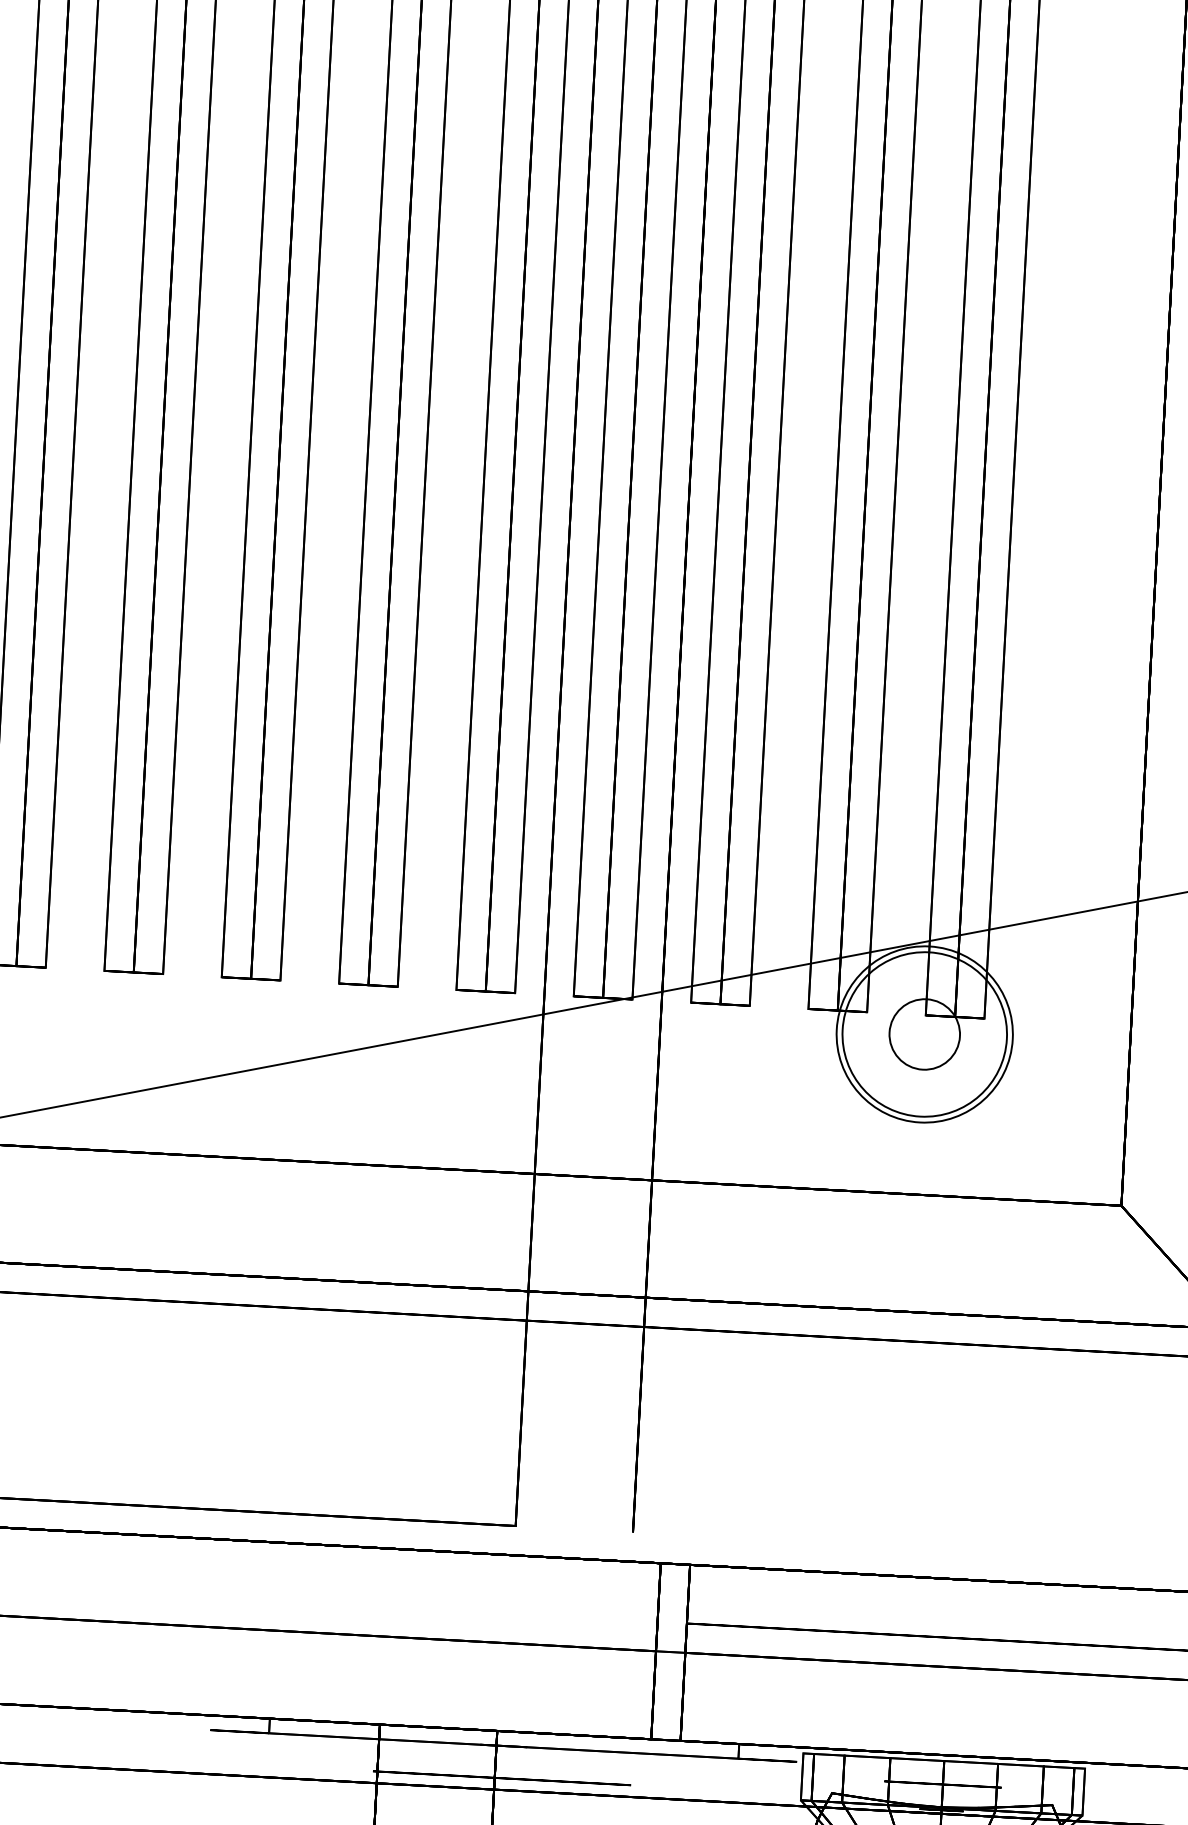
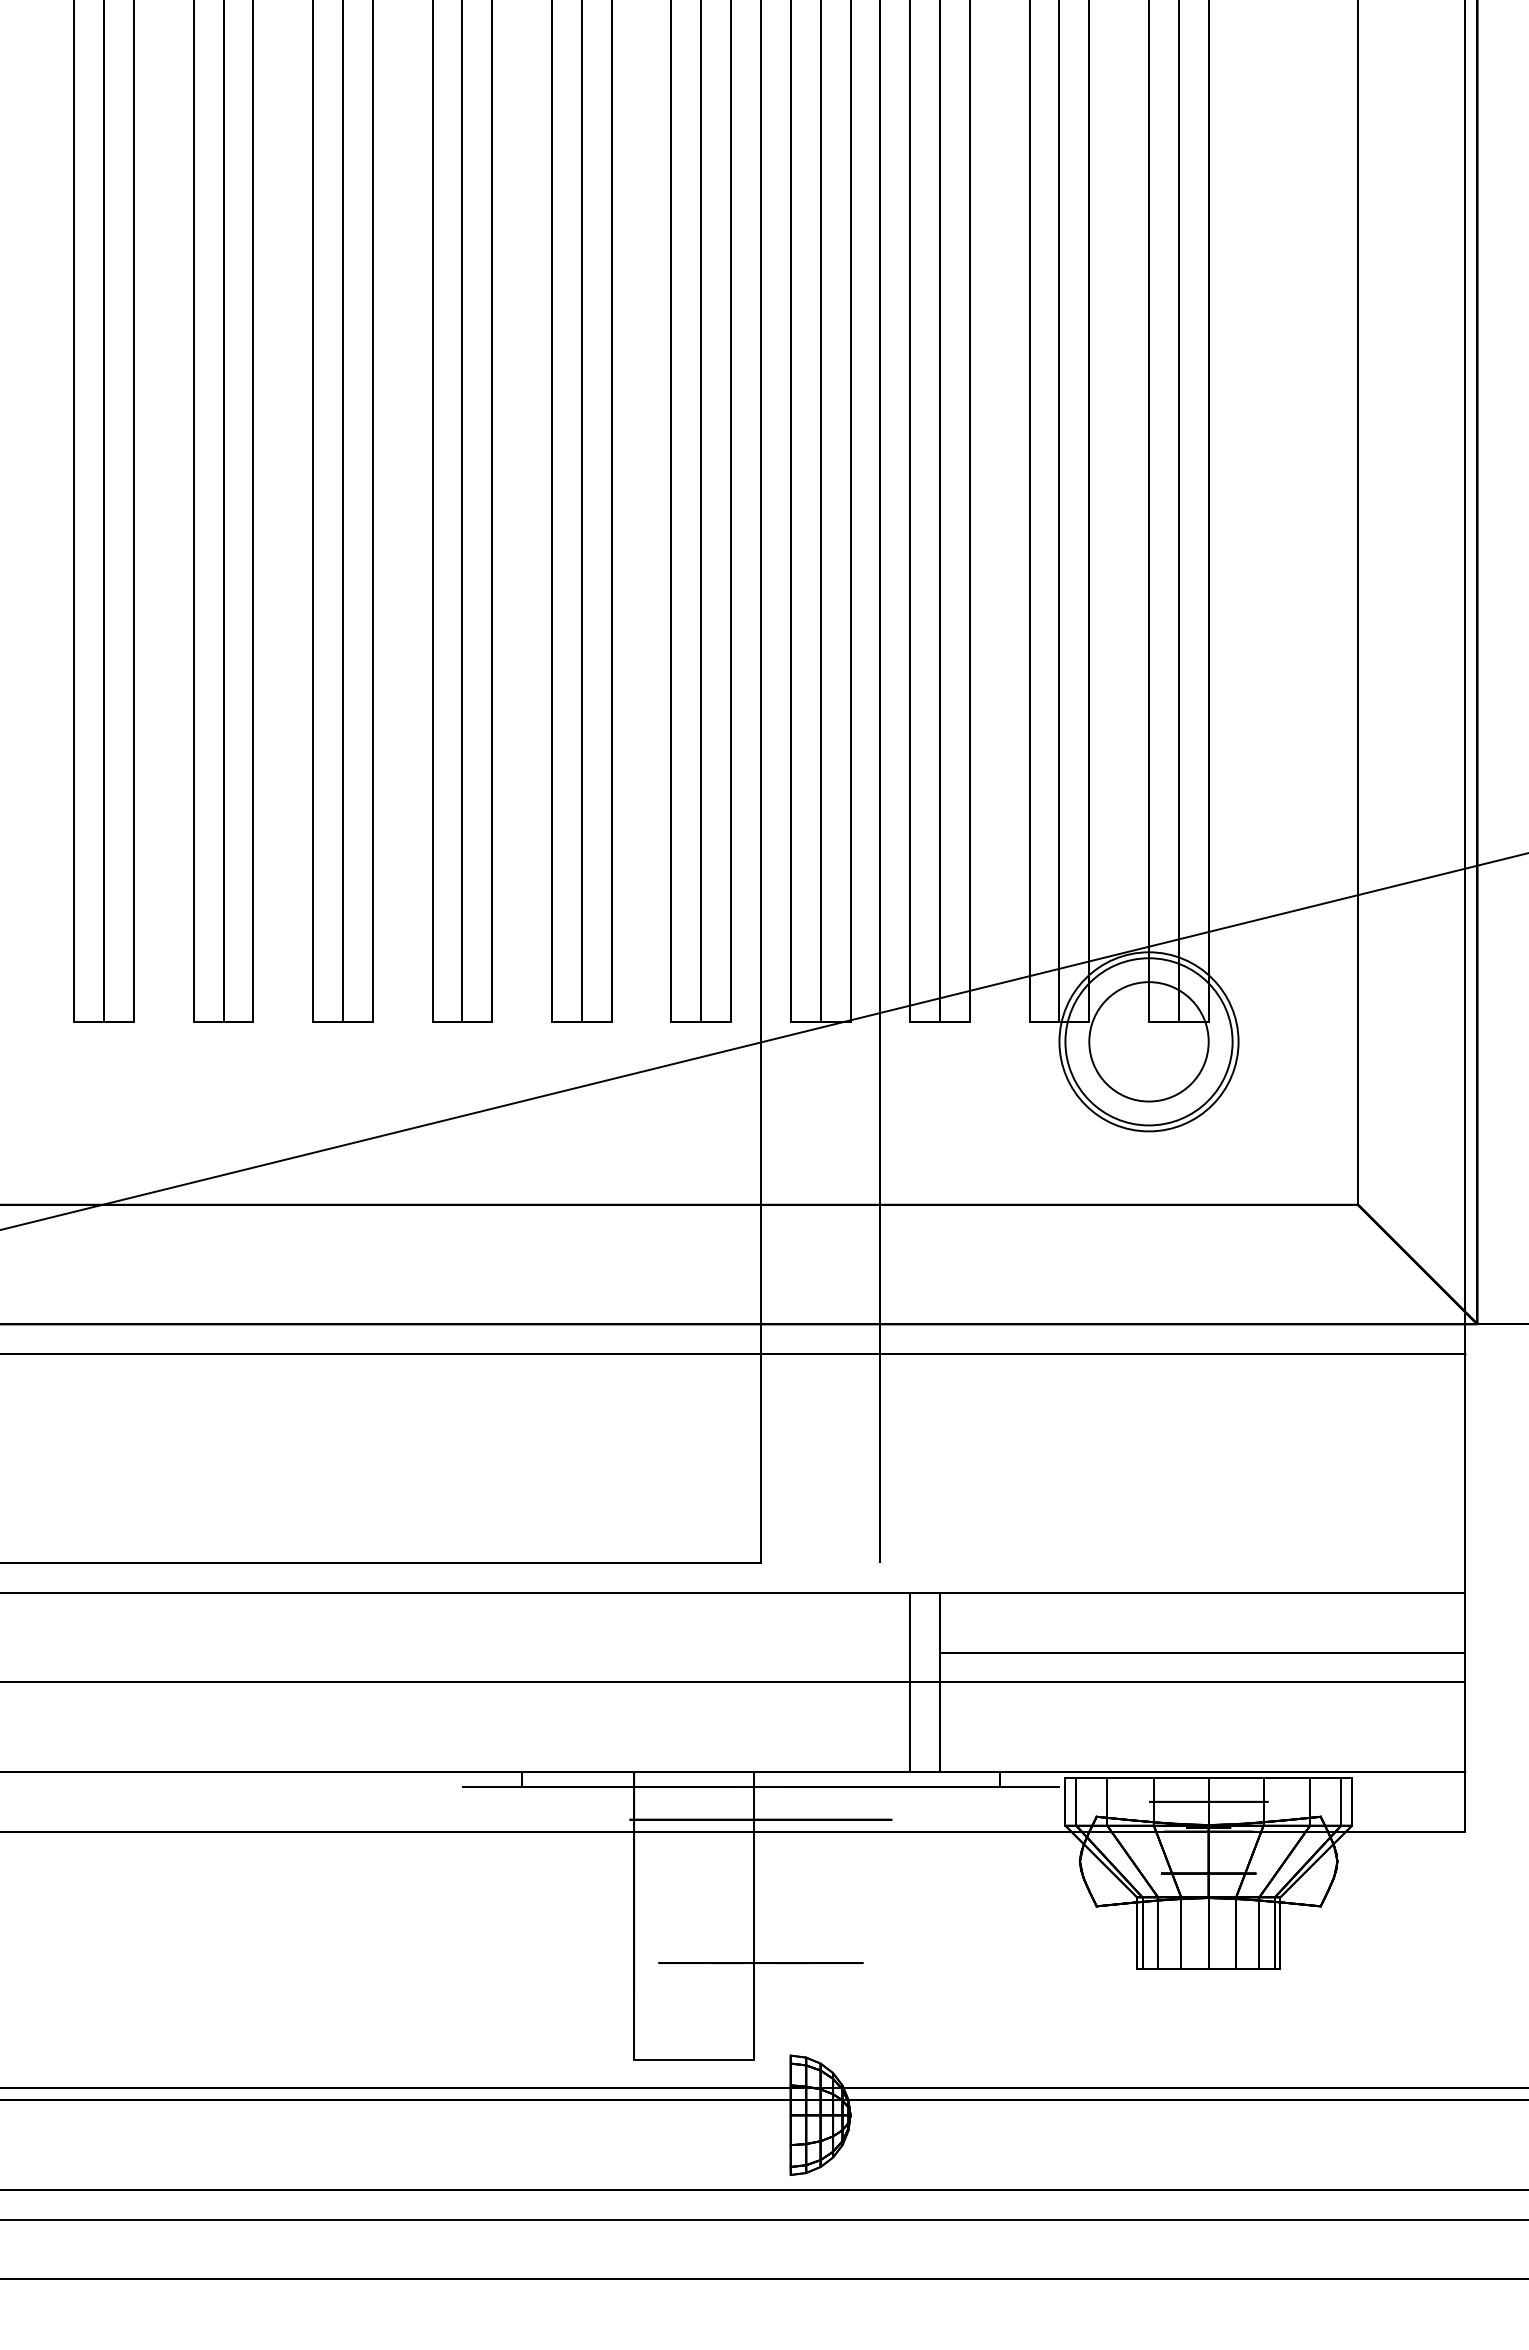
circle: (924, 1034) -> (1148, 1041), size x1.67

